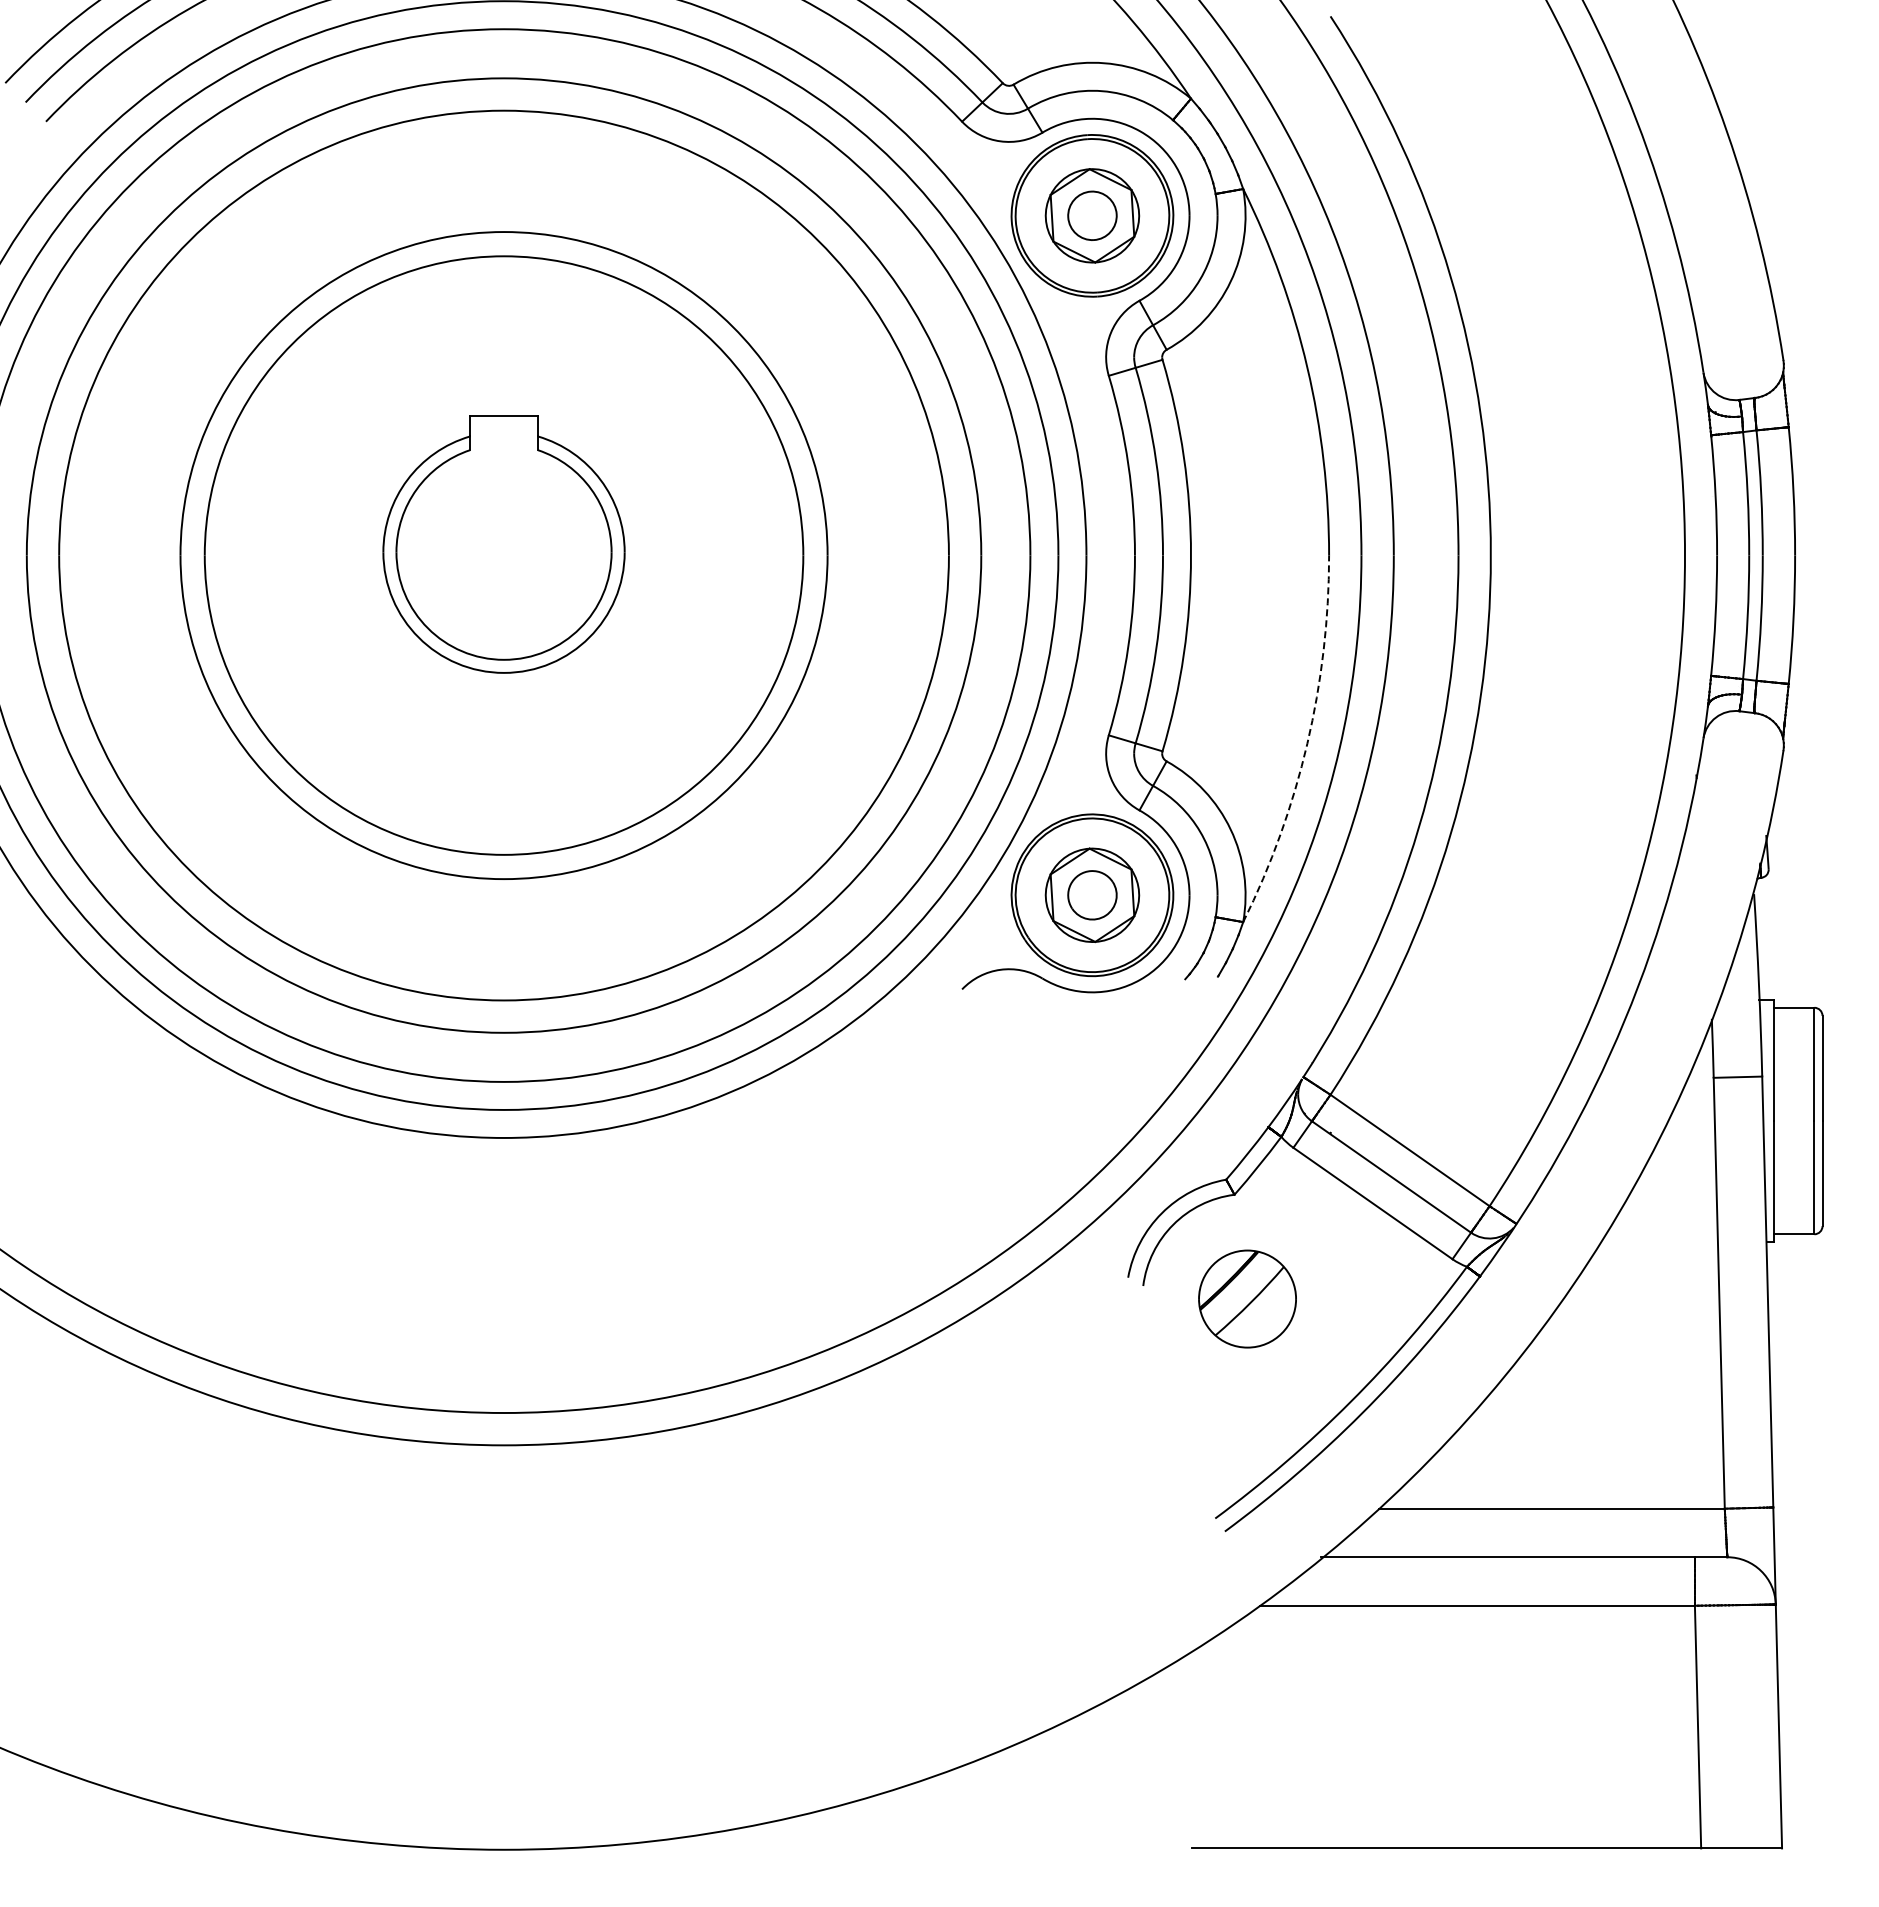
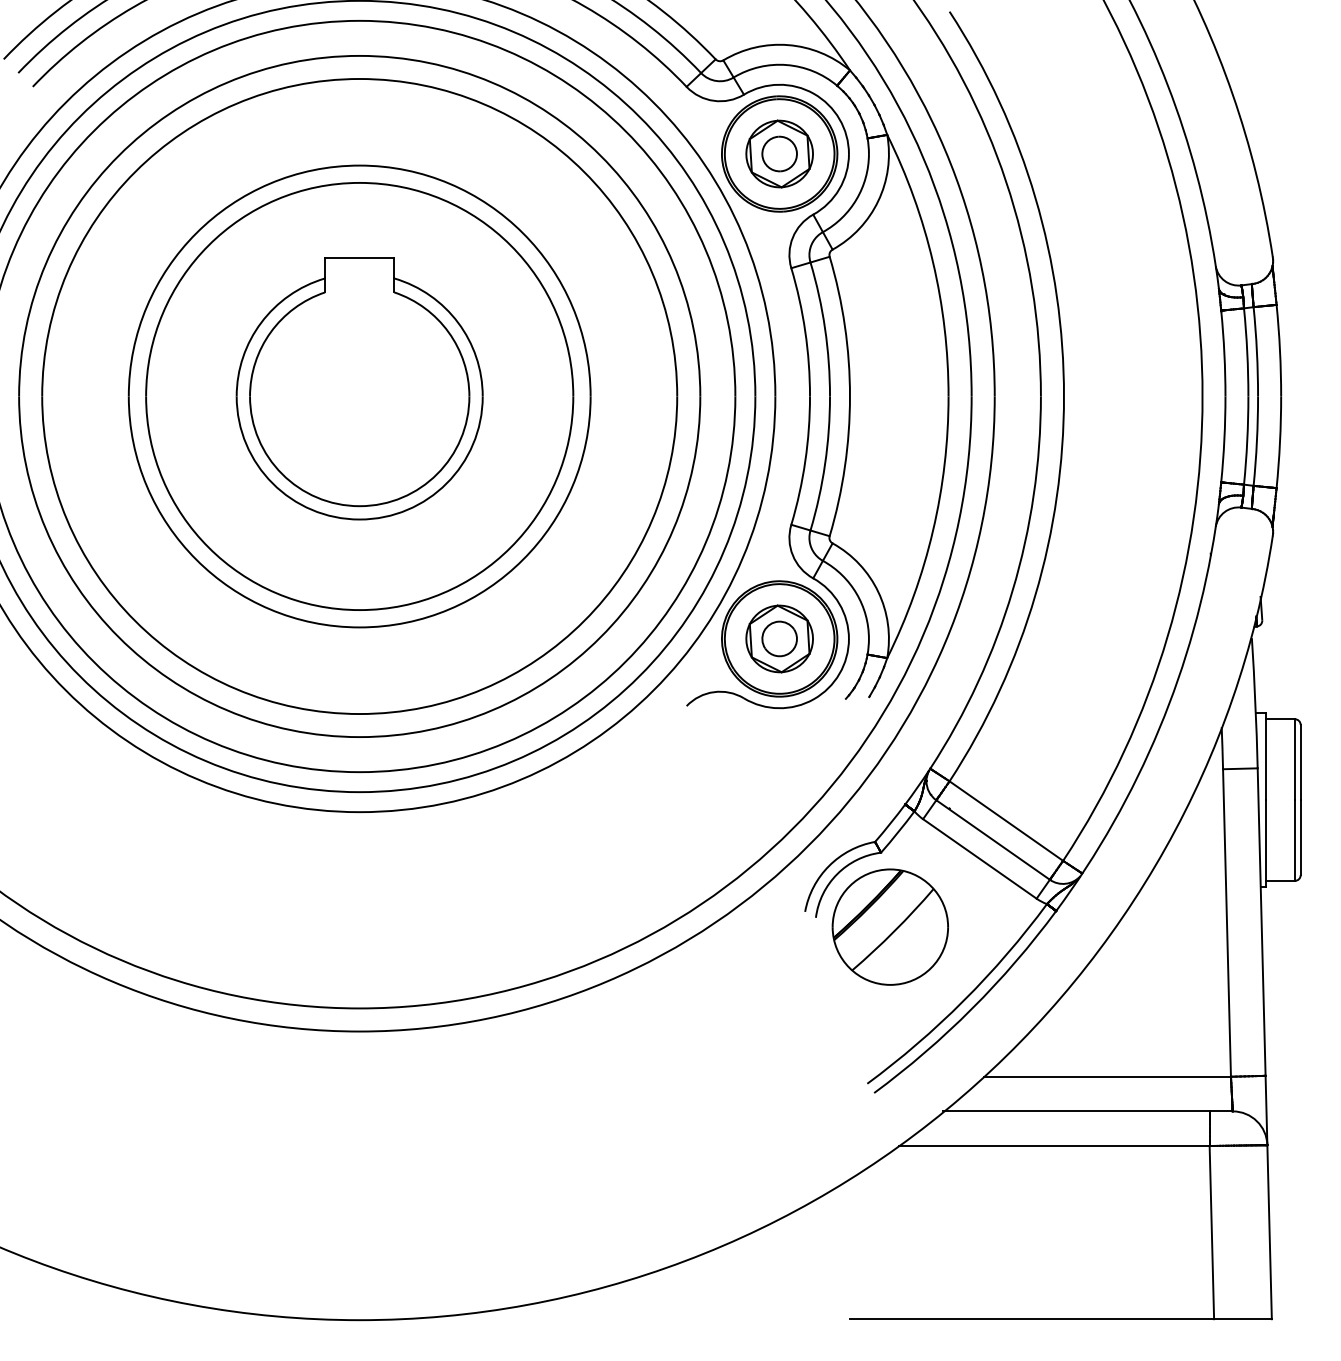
part: (503, 544) -> (359, 388), size x1.43
arc: (1307, 743) -> (933, 530), dashed -> solid
part: (1247, 1298) -> (890, 926), size x1.67

